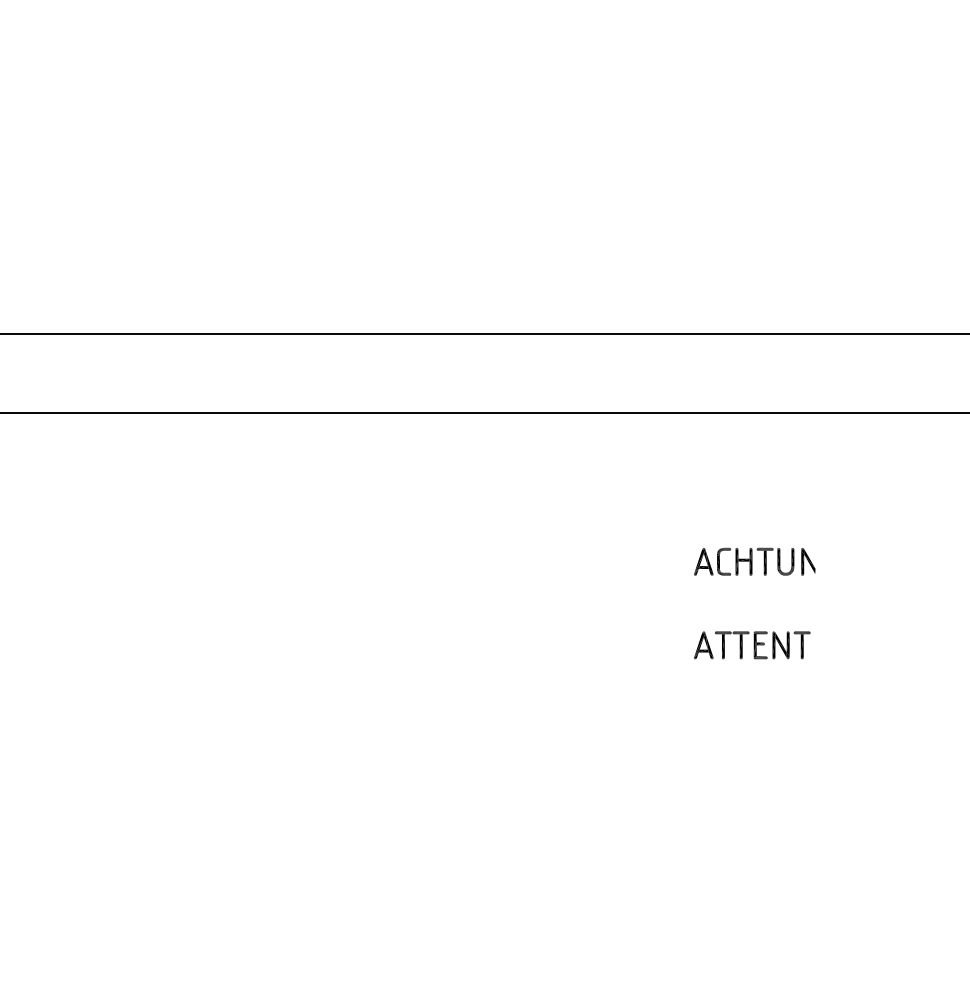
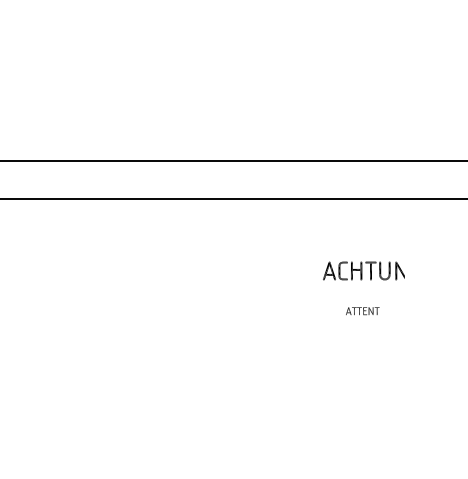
part: (755, 560) -> (364, 270), size x1.4
part: (751, 643) -> (362, 310), size x0.6

